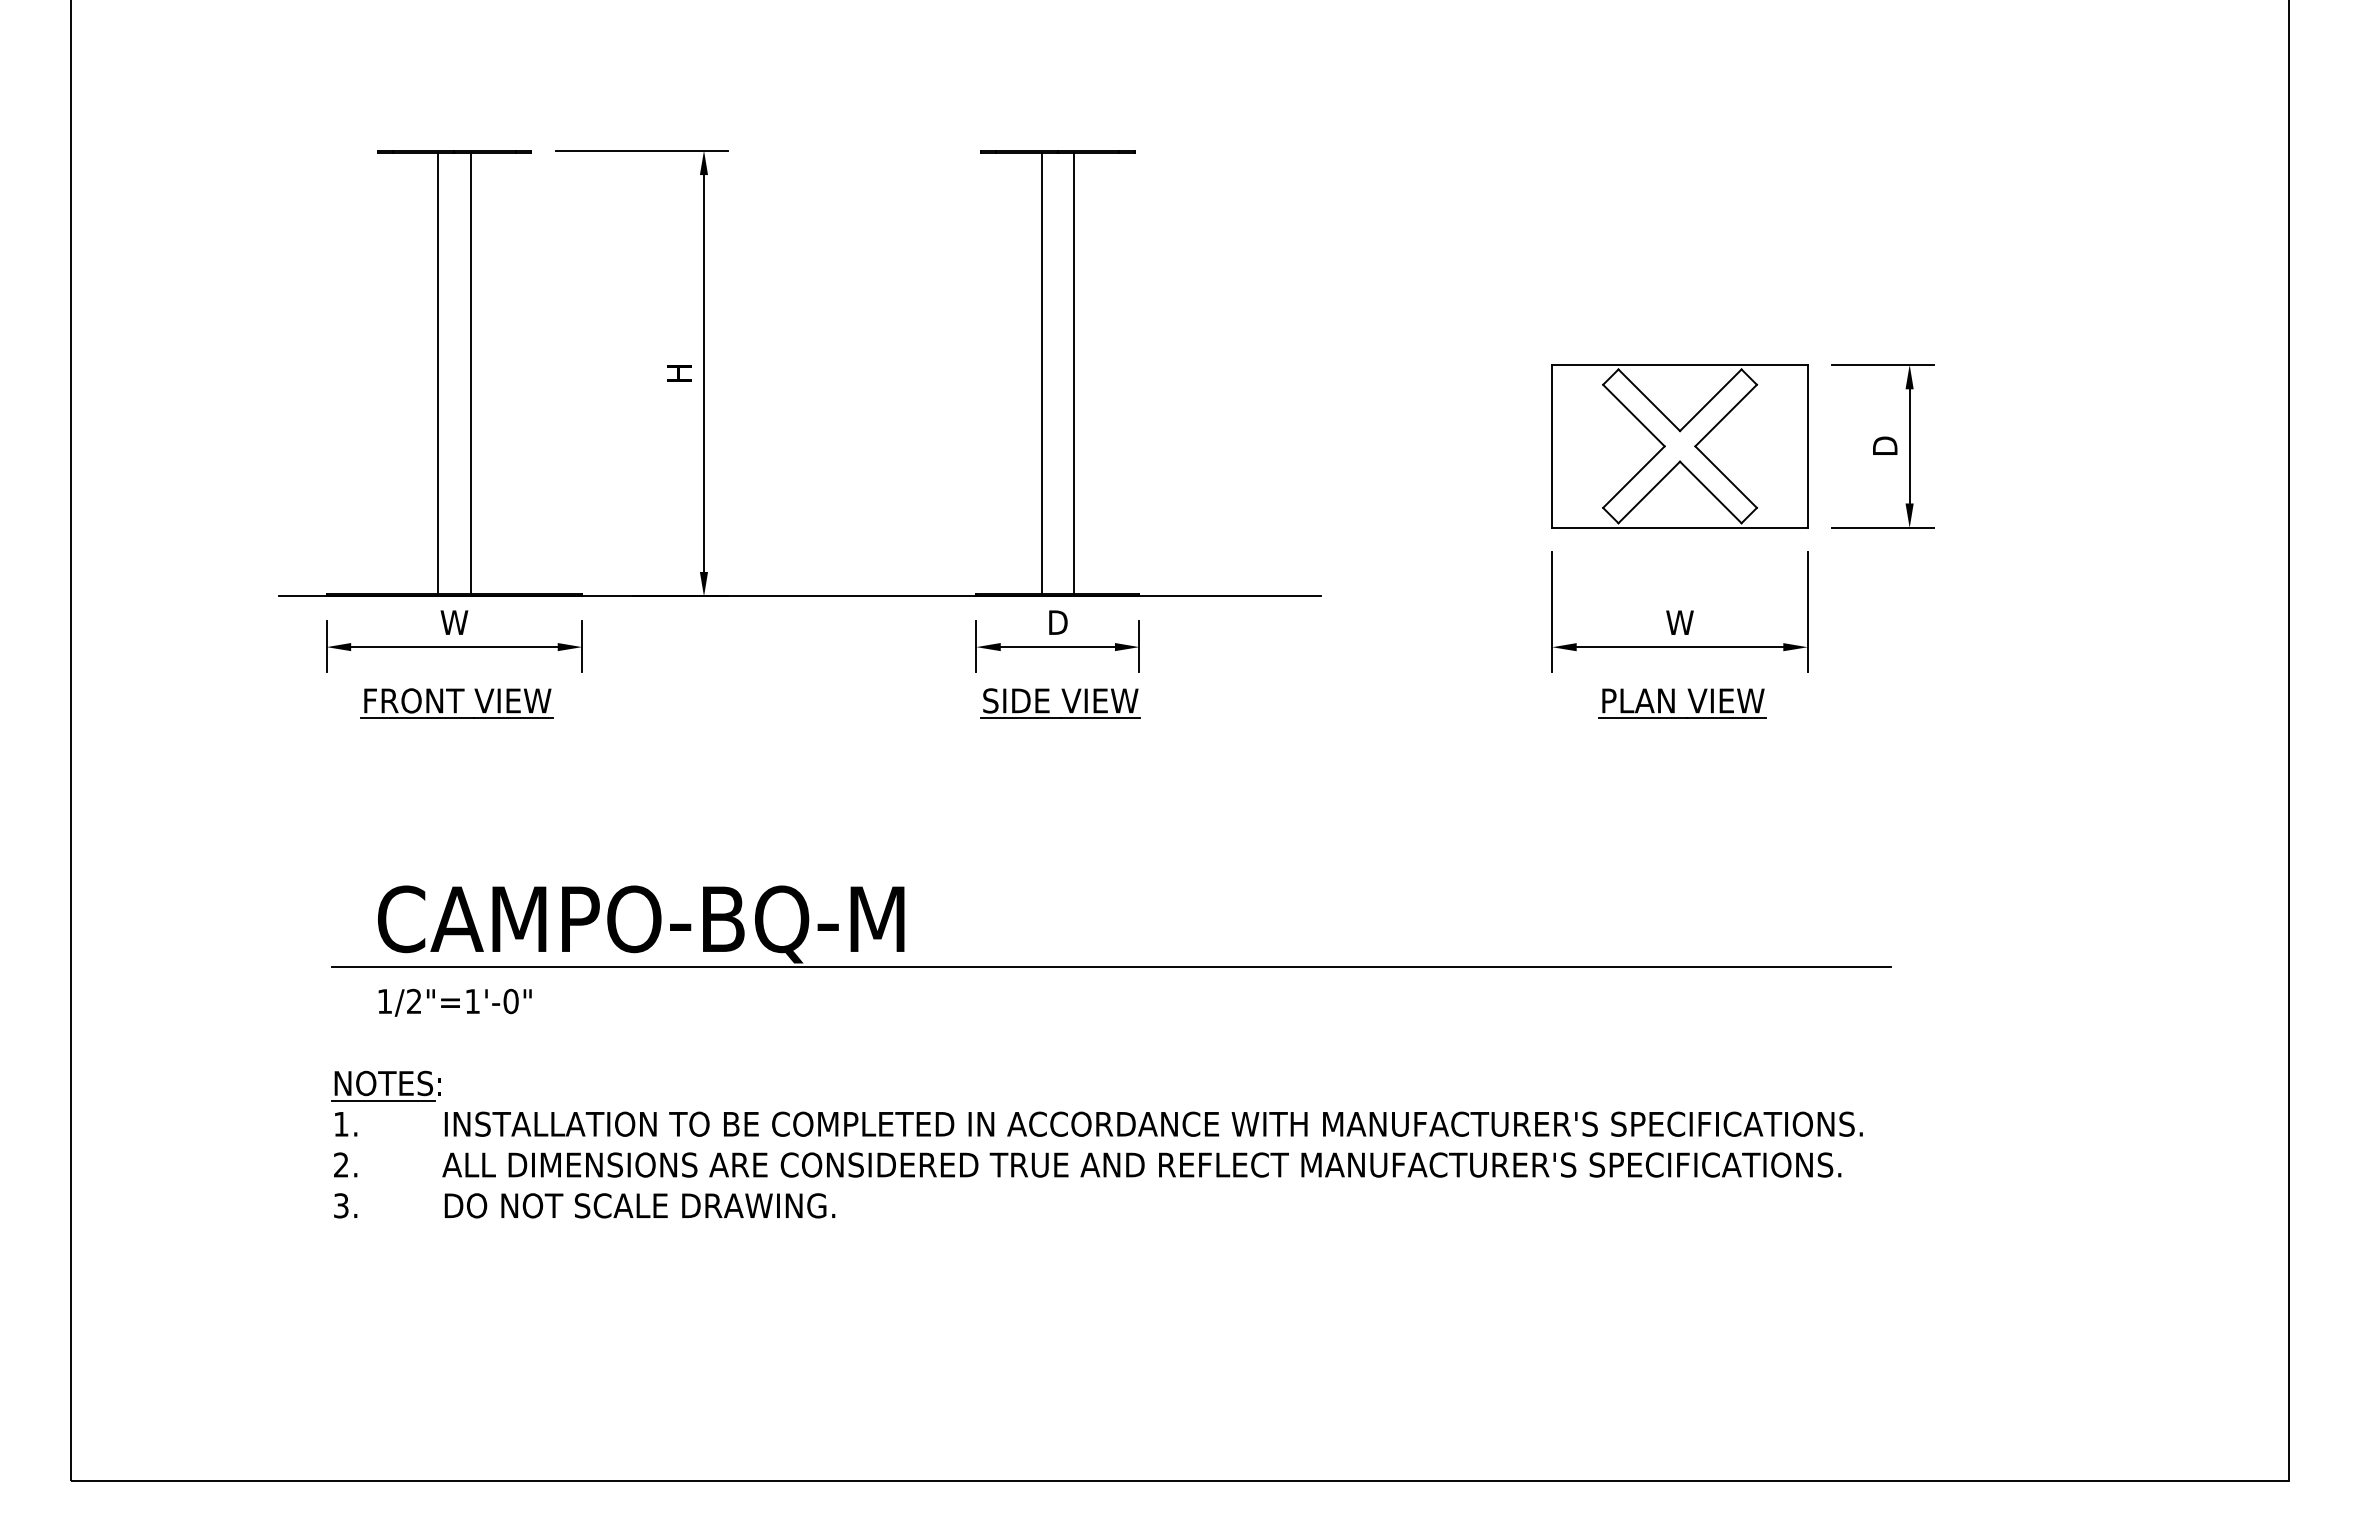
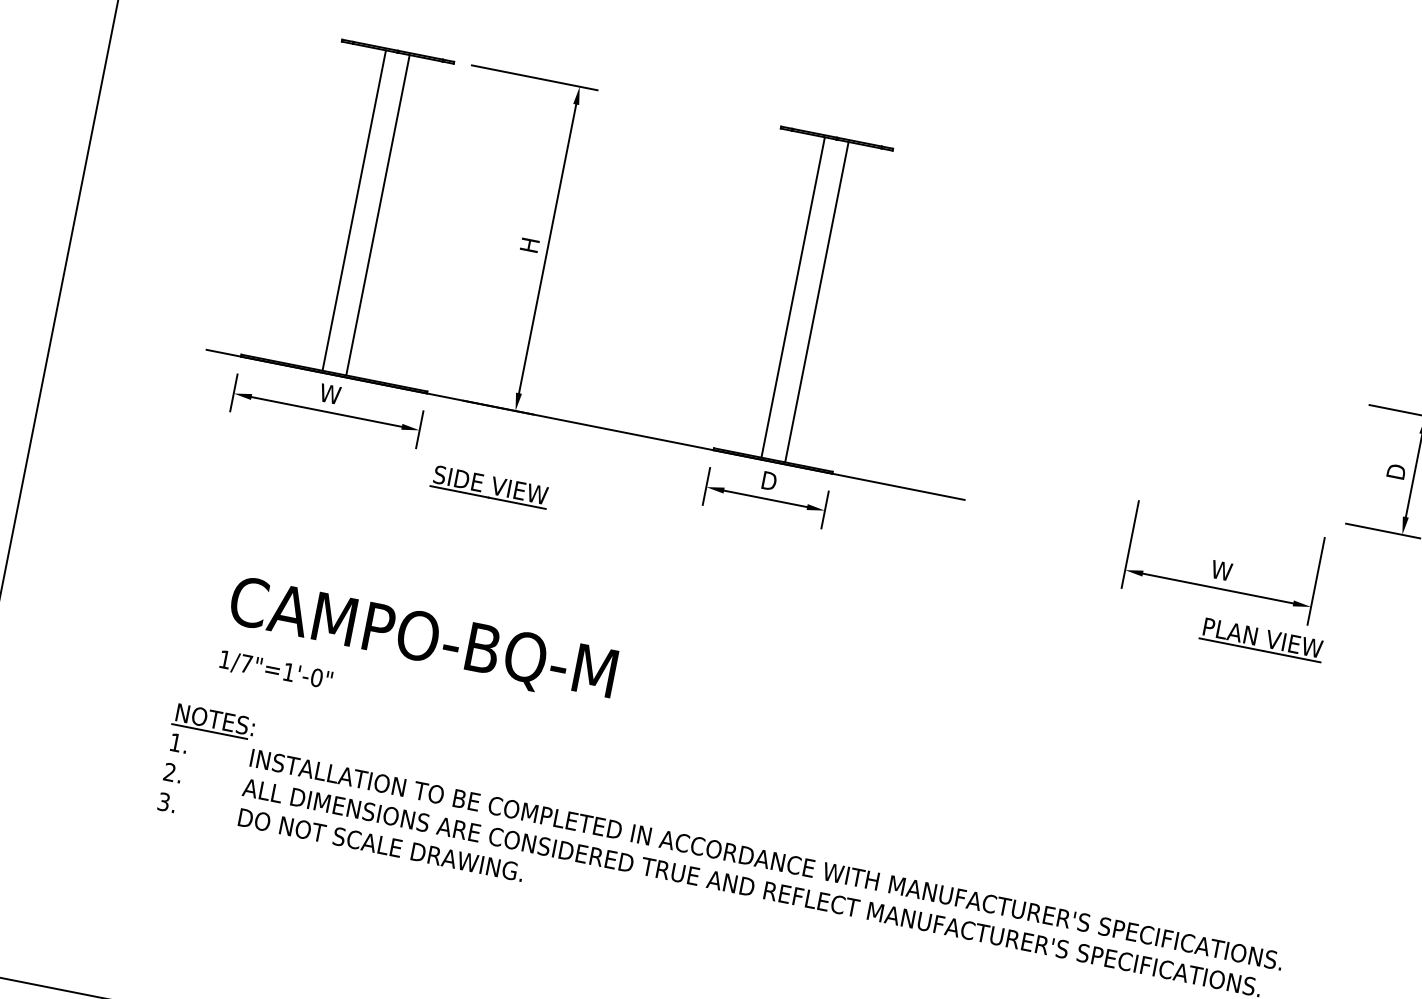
part: (1679, 446) -> (1246, 442), removed
part: (456, 703) -> (320, 453), removed
part: (1060, 703) -> (490, 486), moved
part: (1674, 703) -> (1256, 638), moved
line: (1110, 966) -> (757, 738), removed
text: (414, 1000) -> (246, 663), 1/2"=1'-0" -> 1/7"=1'-0"

